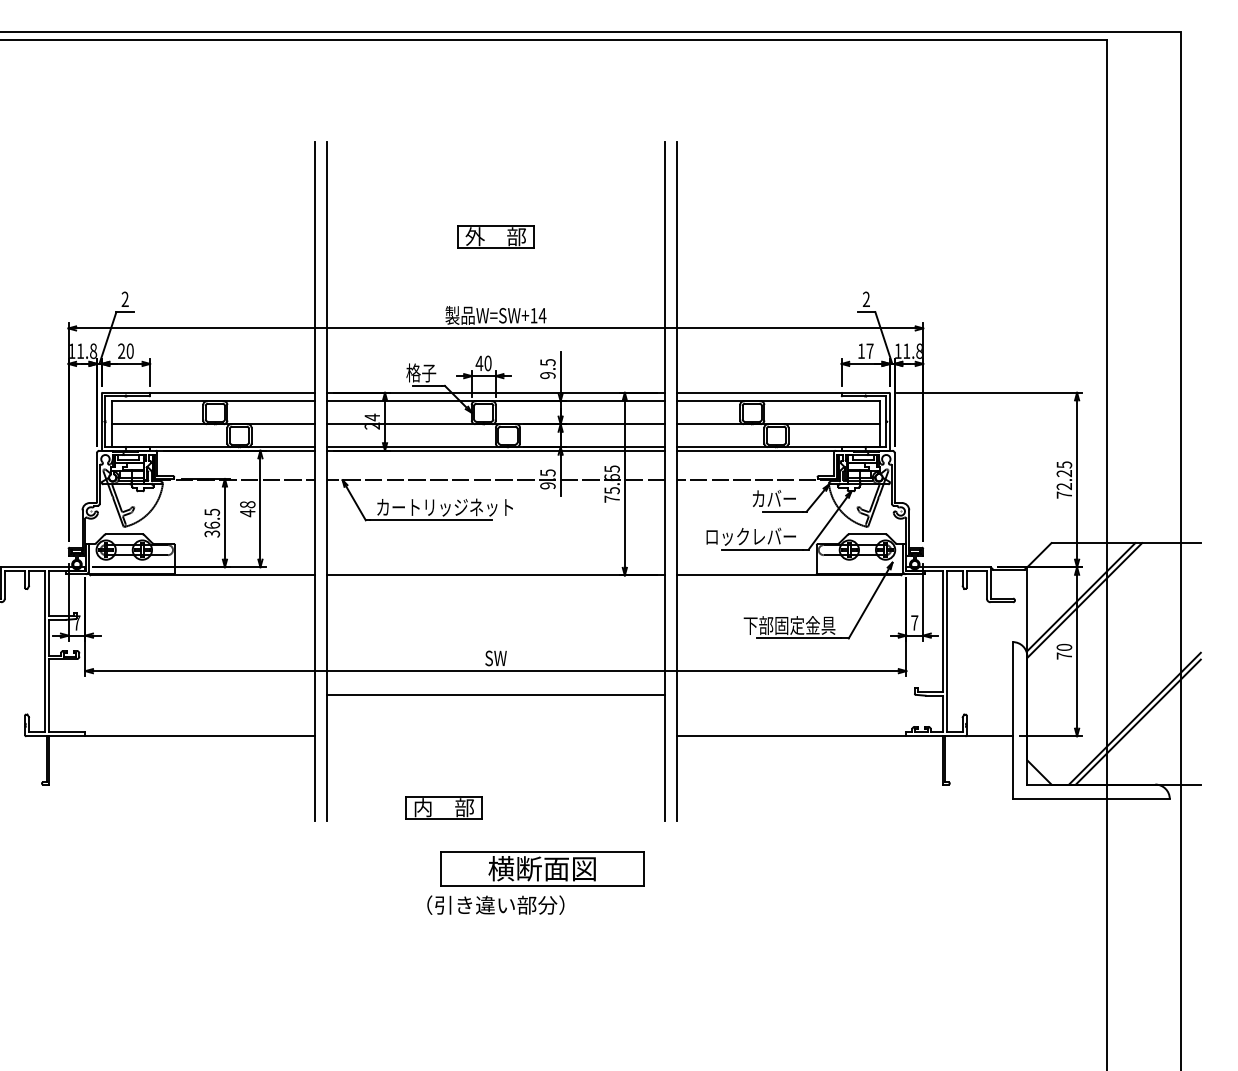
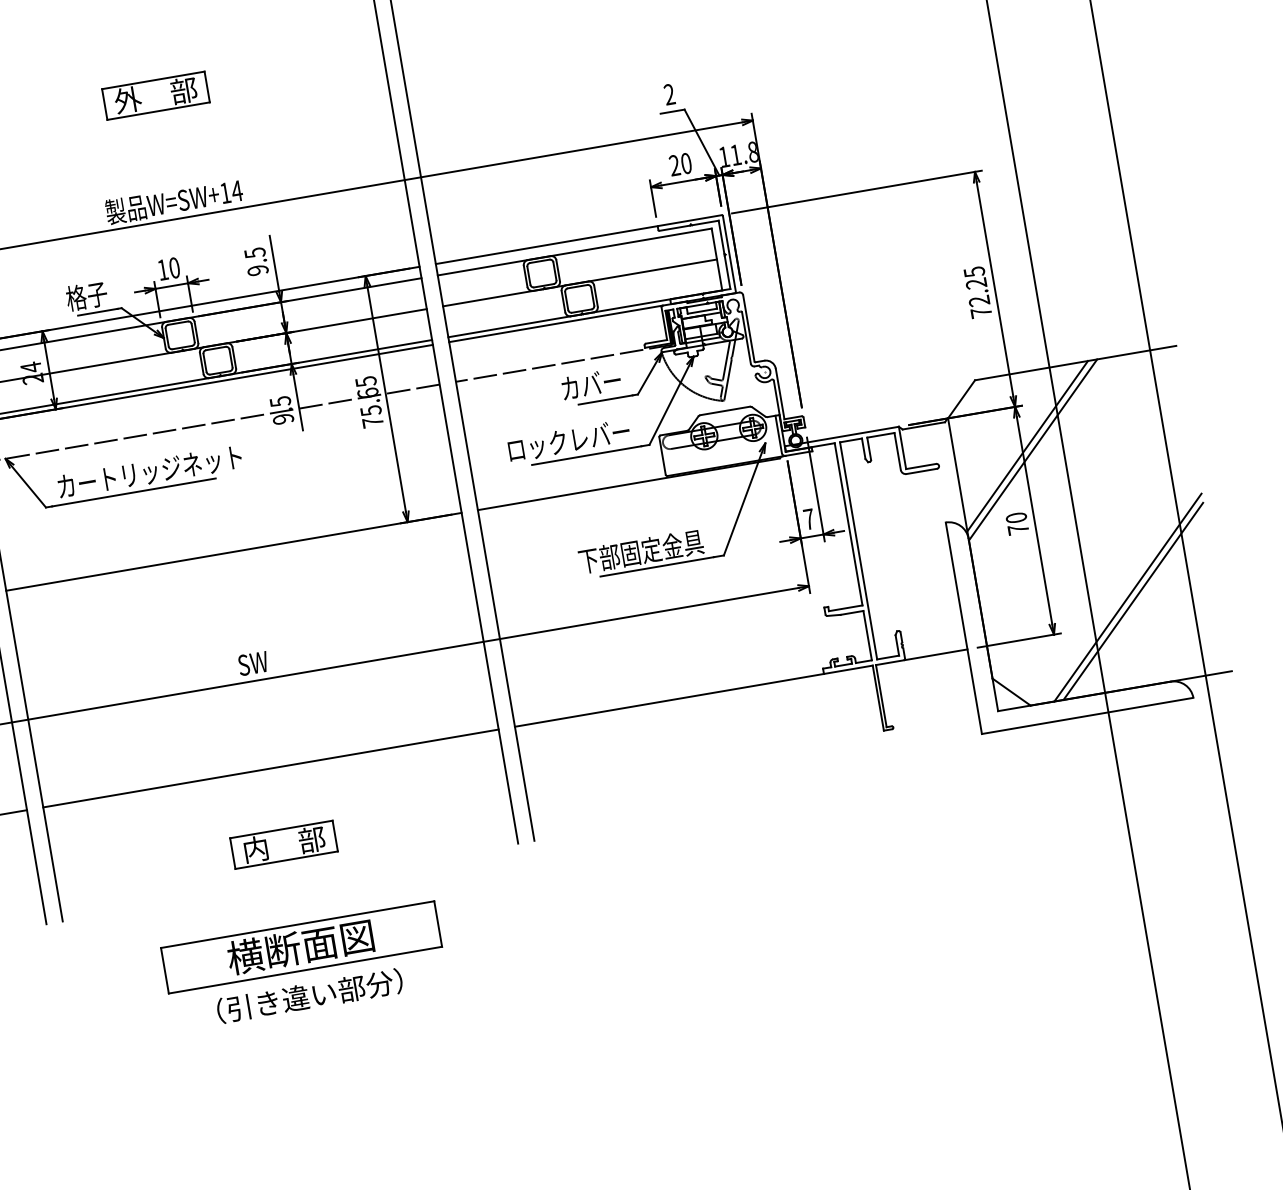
text: (865, 350) -> (680, 163), 17 -> 20
text: (479, 362) -> (162, 268), 40 -> 10
line: (495, 695) -> (270, 768), moved
part: (443, 807) -> (283, 844), moved
part: (542, 868) -> (300, 946), moved

